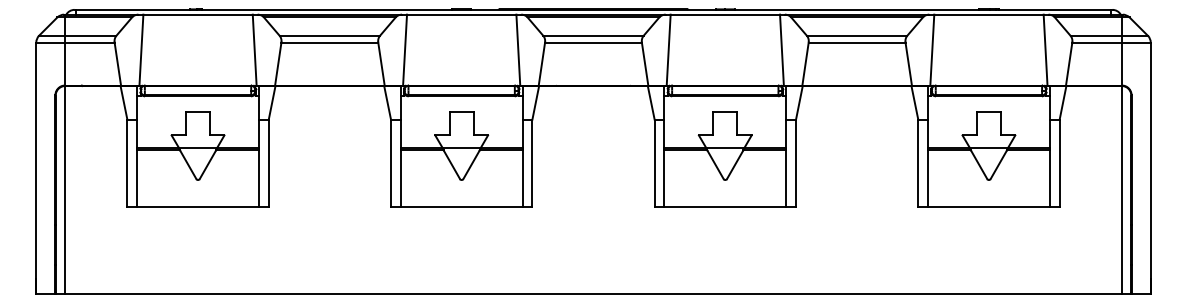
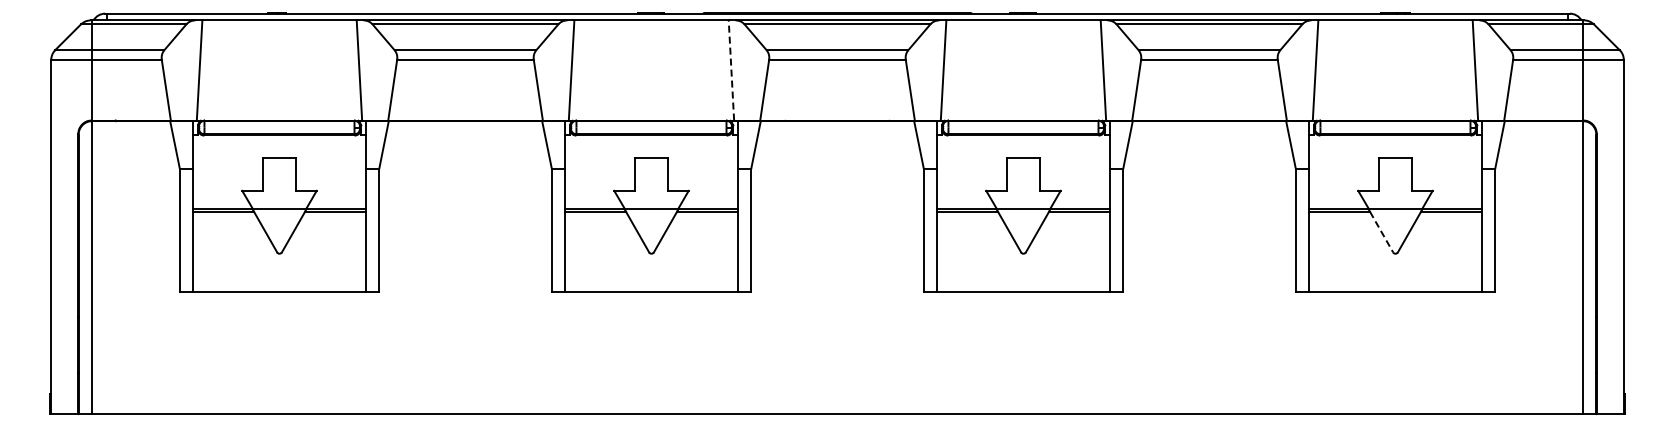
line: (518, 49) -> (731, 69), solid -> dashed
line: (979, 164) -> (1381, 232), solid -> dashed

